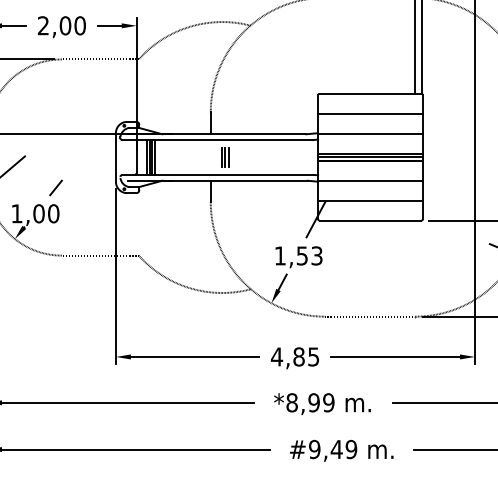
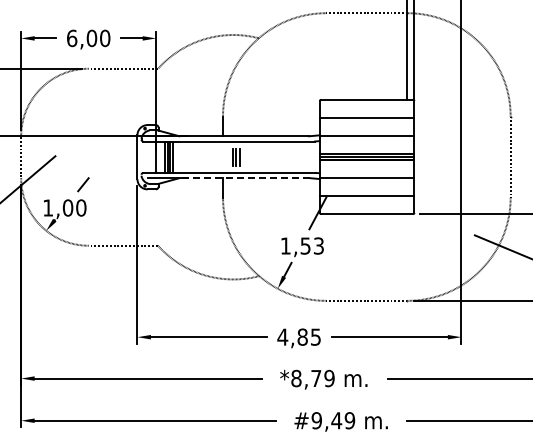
text: (43, 25) -> (72, 38), 2,00 -> 6,00
line: (234, 181) -> (244, 178), solid -> dashed
text: (314, 402) -> (316, 378), 8,99 -> 8,79

